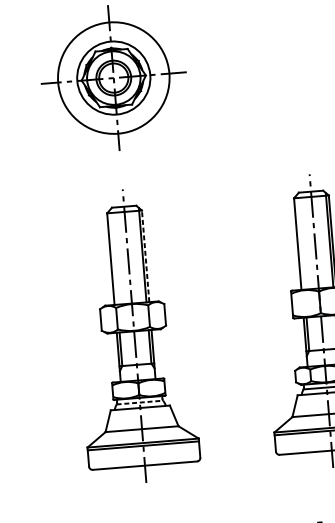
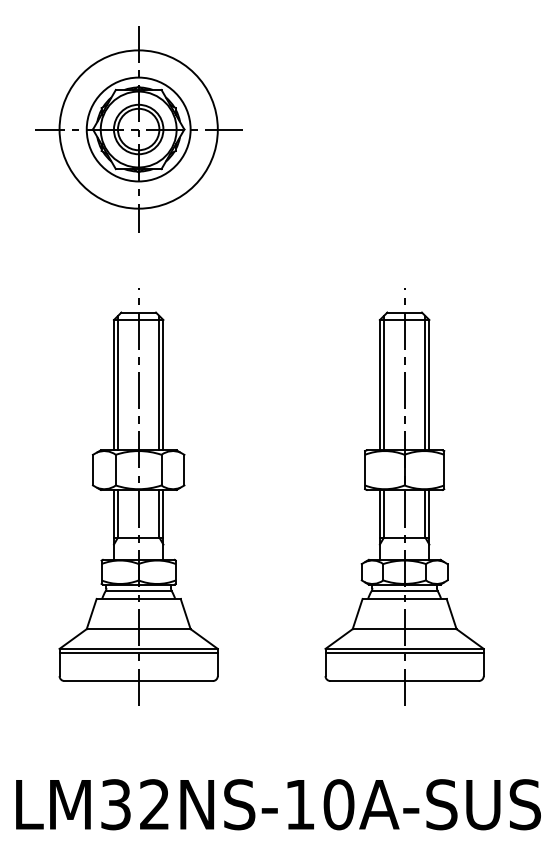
line: (300, 242) -> (383, 383), added
line: (145, 255) -> (163, 384), dashed -> solid
line: (113, 257) -> (117, 383), added
line: (140, 402) -> (139, 591), dashed -> solid

